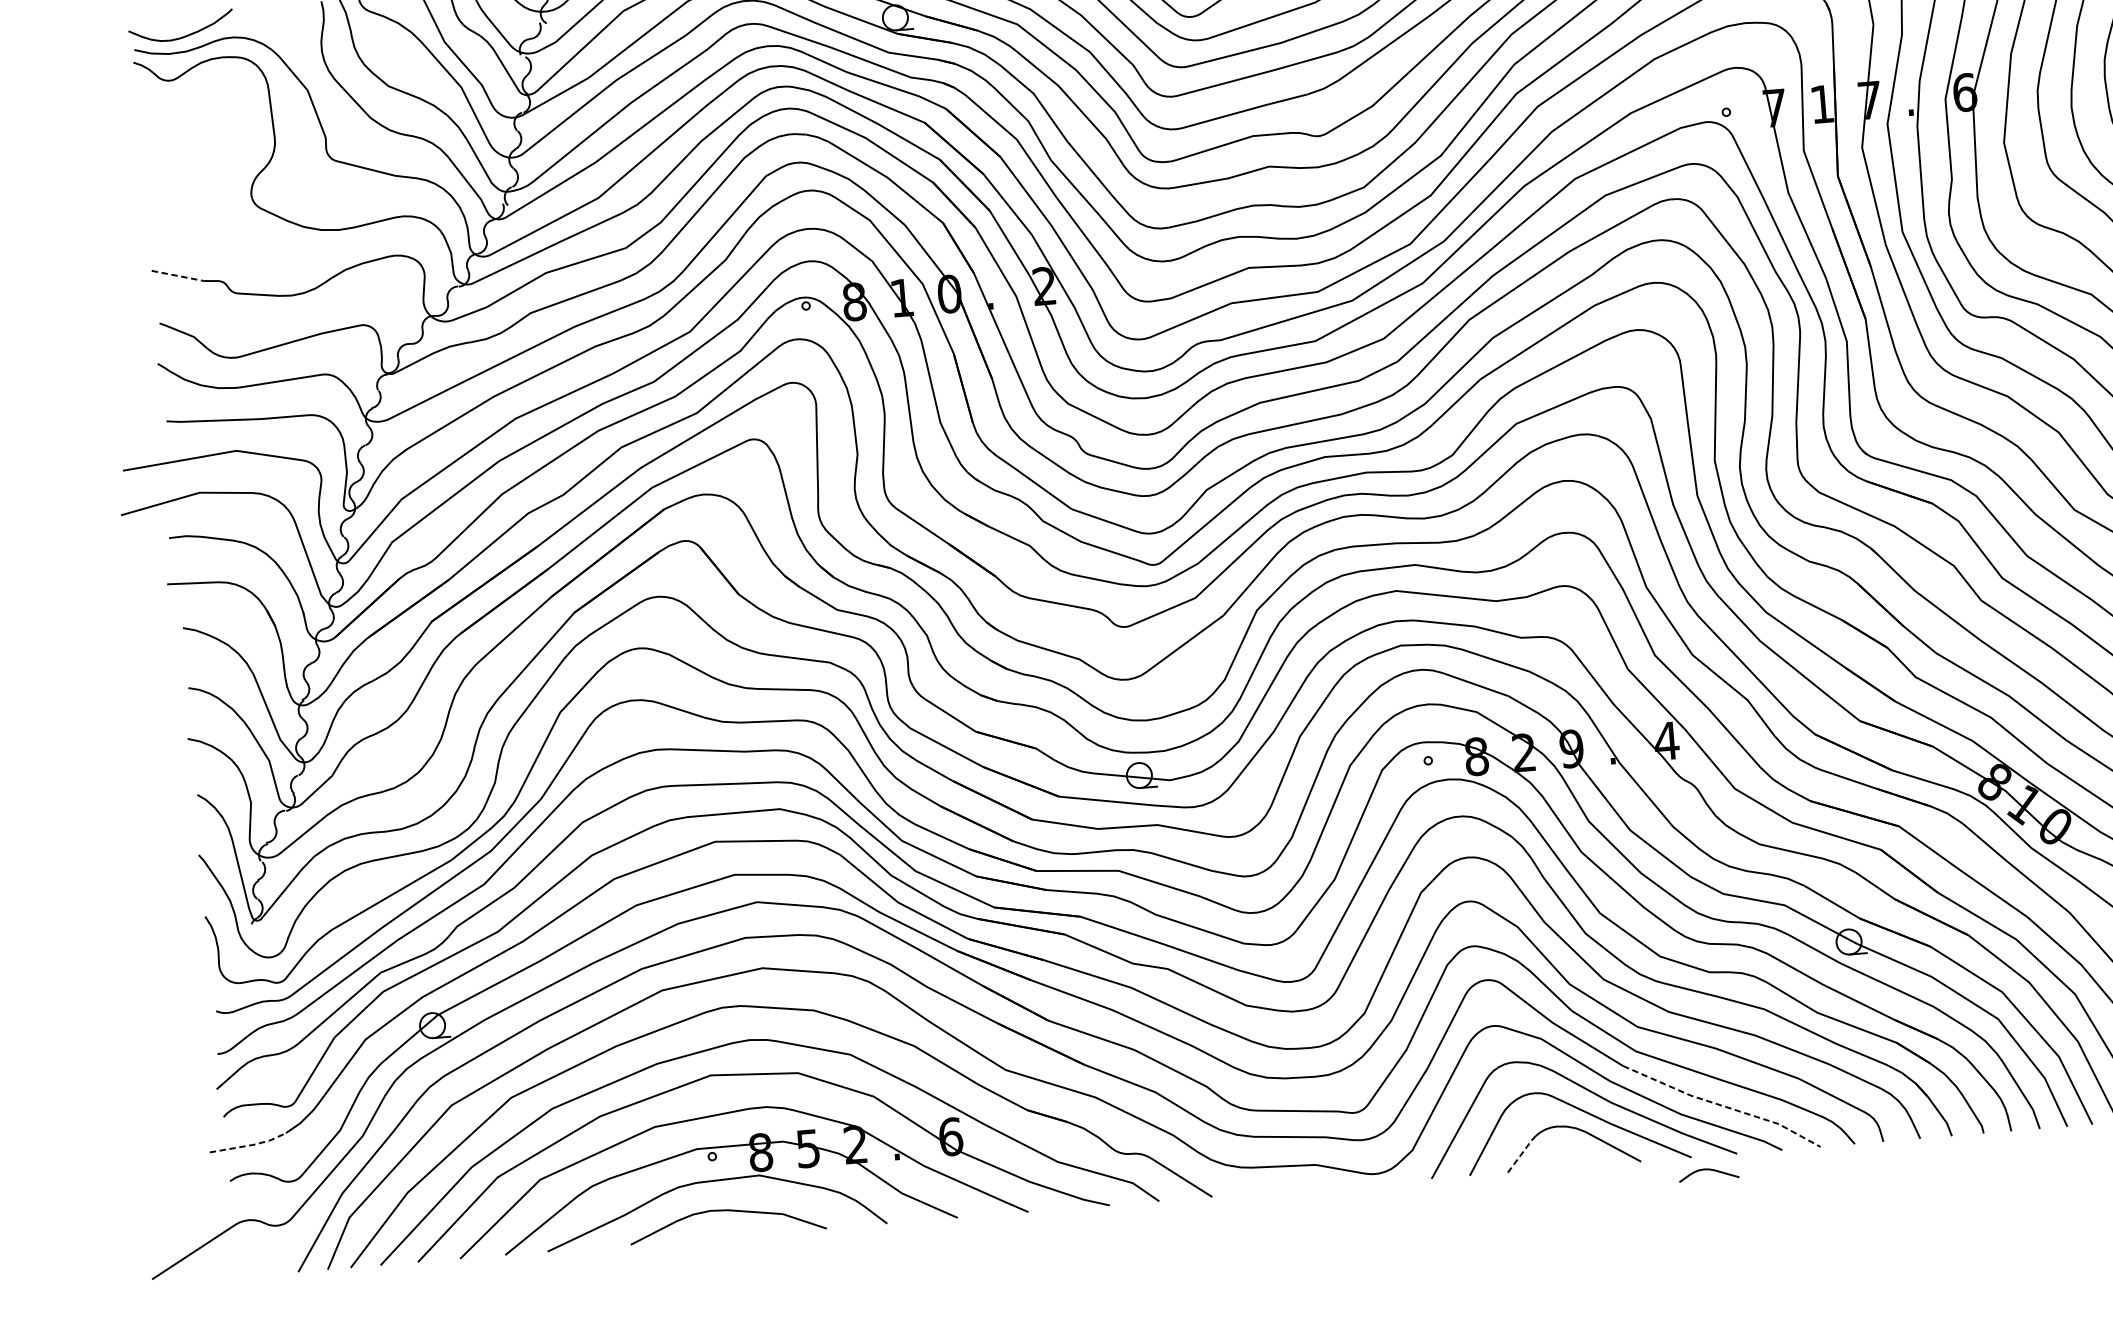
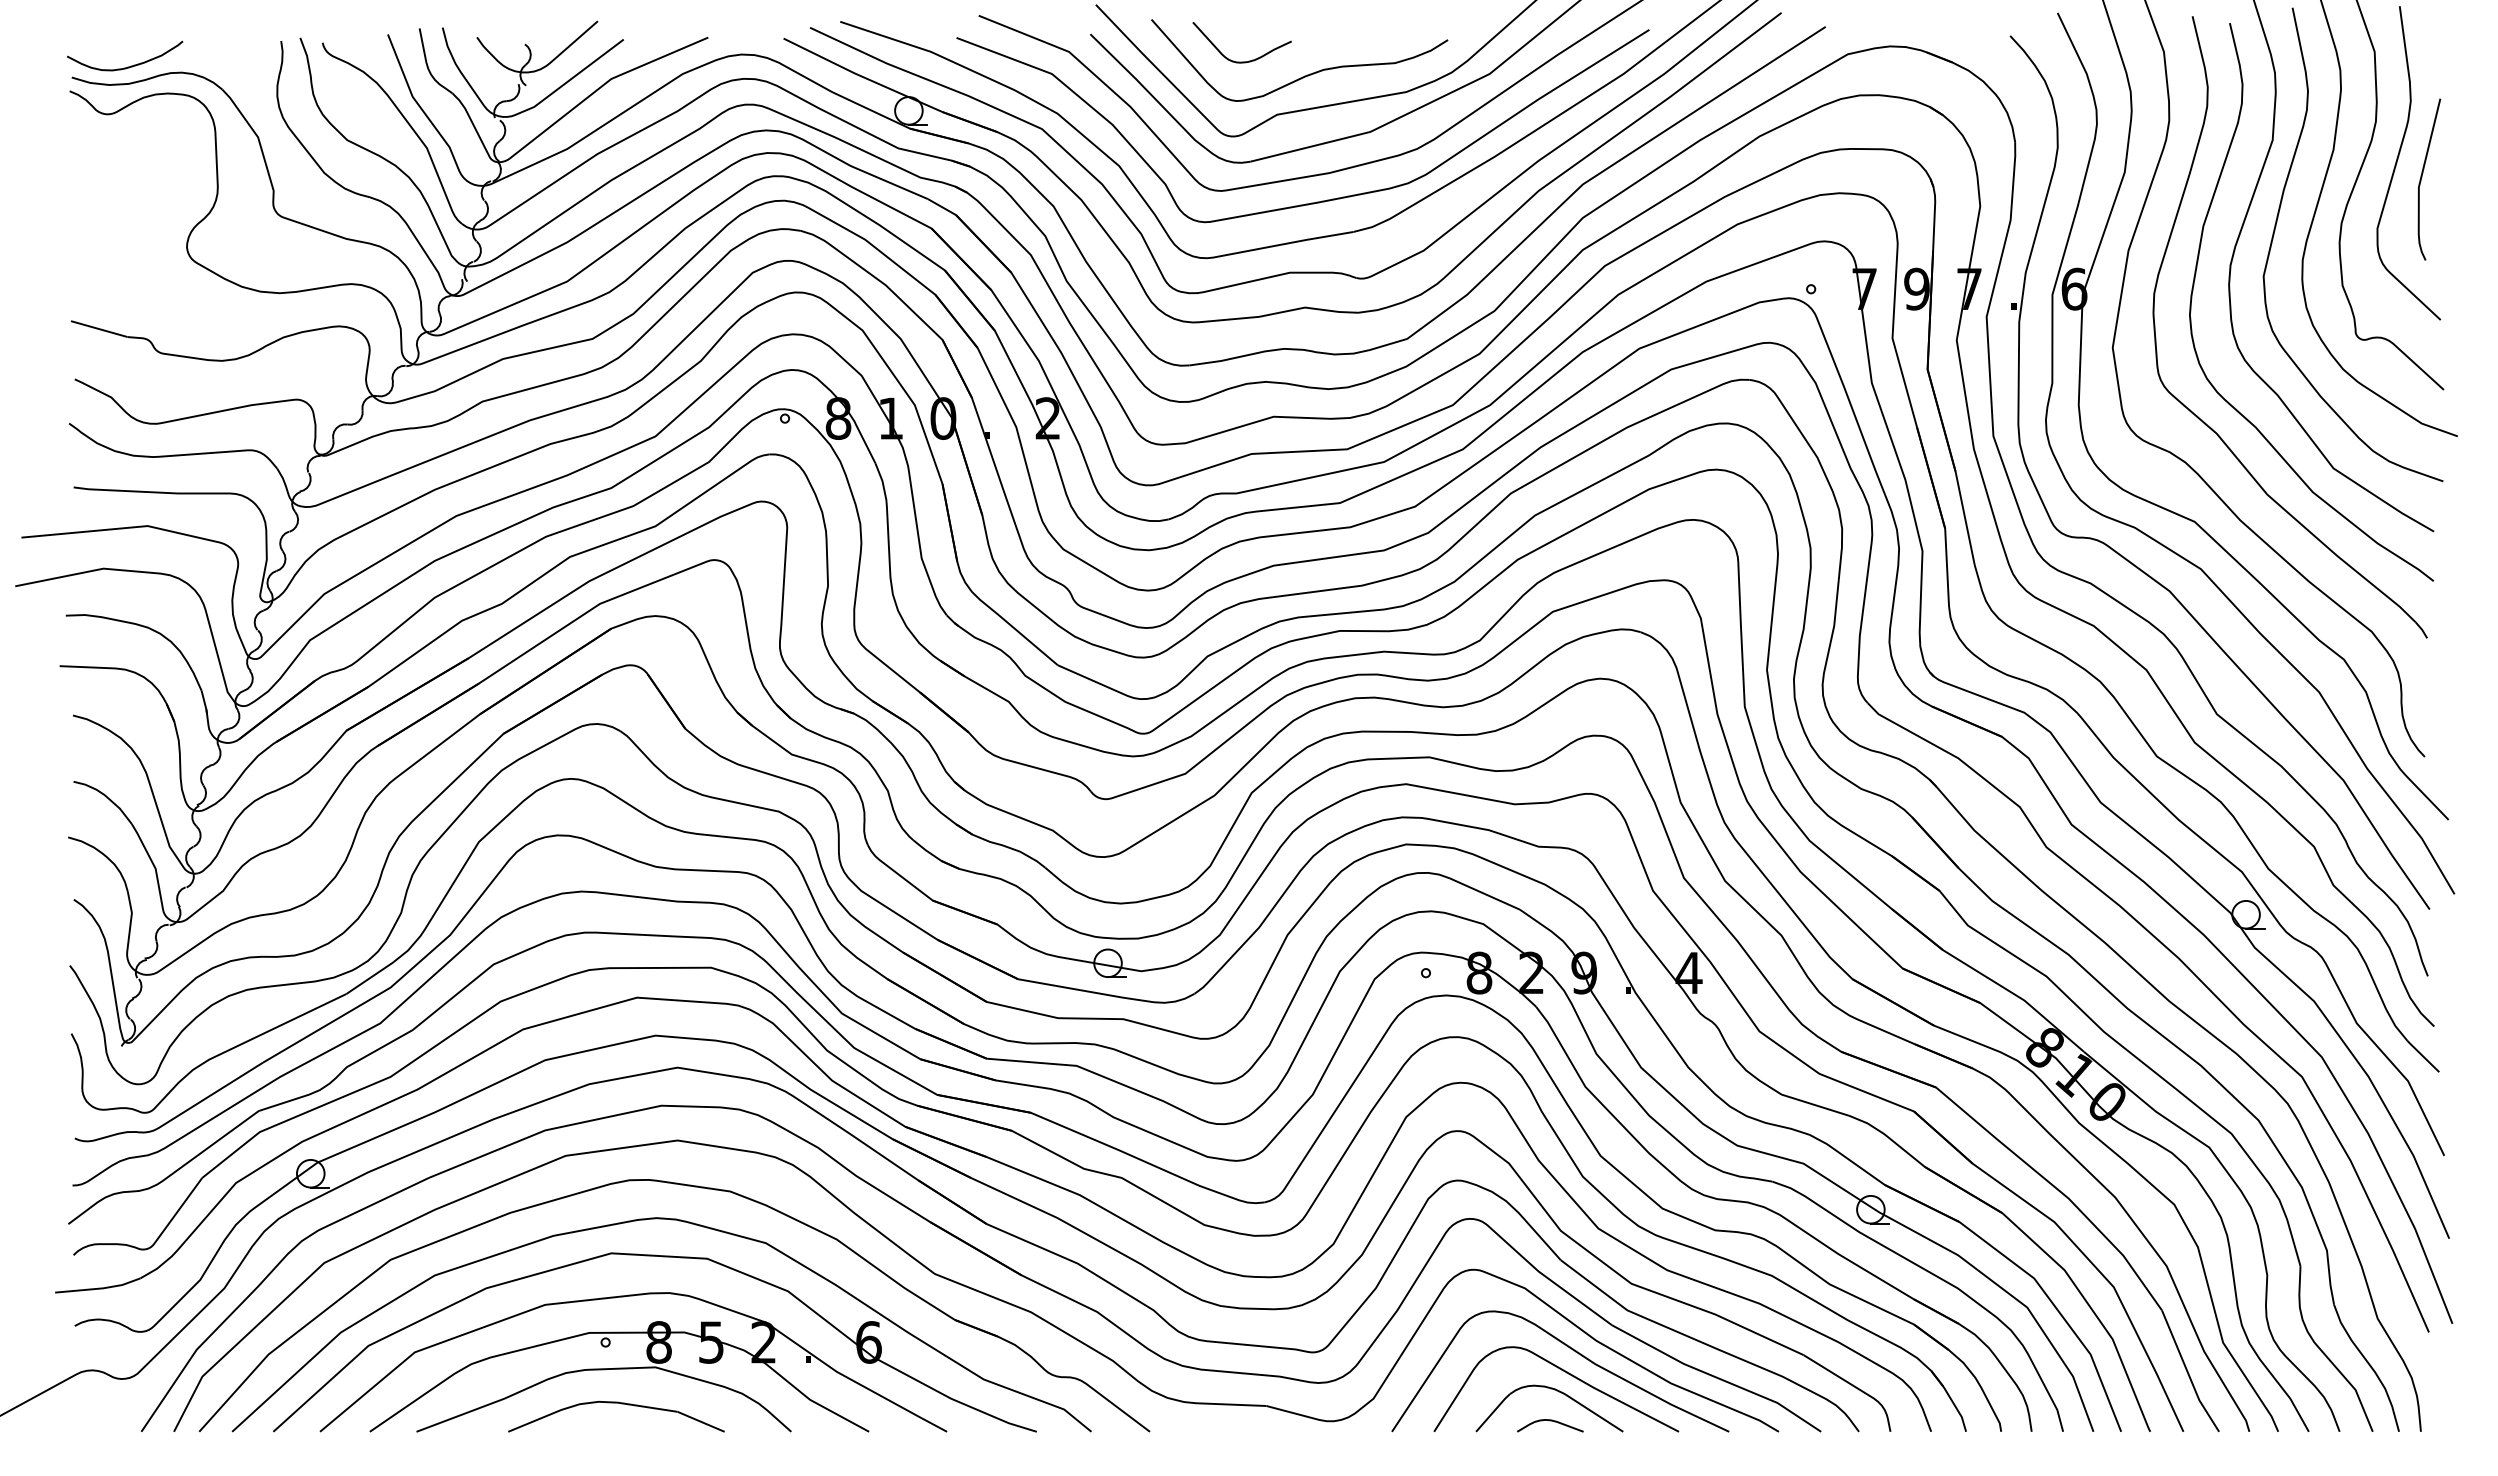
text: (1821, 103) -> (1916, 288), 1 -> 9
line: (178, 276) -> (99, 329), dashed -> solid
line: (1722, 1106) -> (1717, 1378), dashed -> solid
line: (250, 1145) -> (100, 1288), dashed -> solid
line: (1522, 1153) -> (1493, 1412), dashed -> solid
curve: (1708, 1170) -> (1550, 1421), moved

